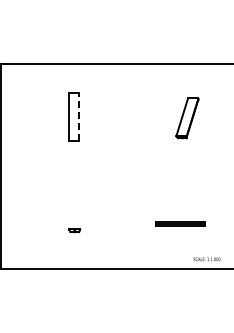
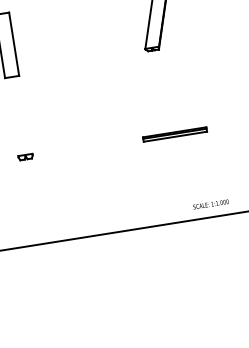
line: (79, 116) -> (14, 43), dashed -> solid
part: (180, 223) -> (174, 133), moved
part: (74, 230) -> (25, 157), moved

